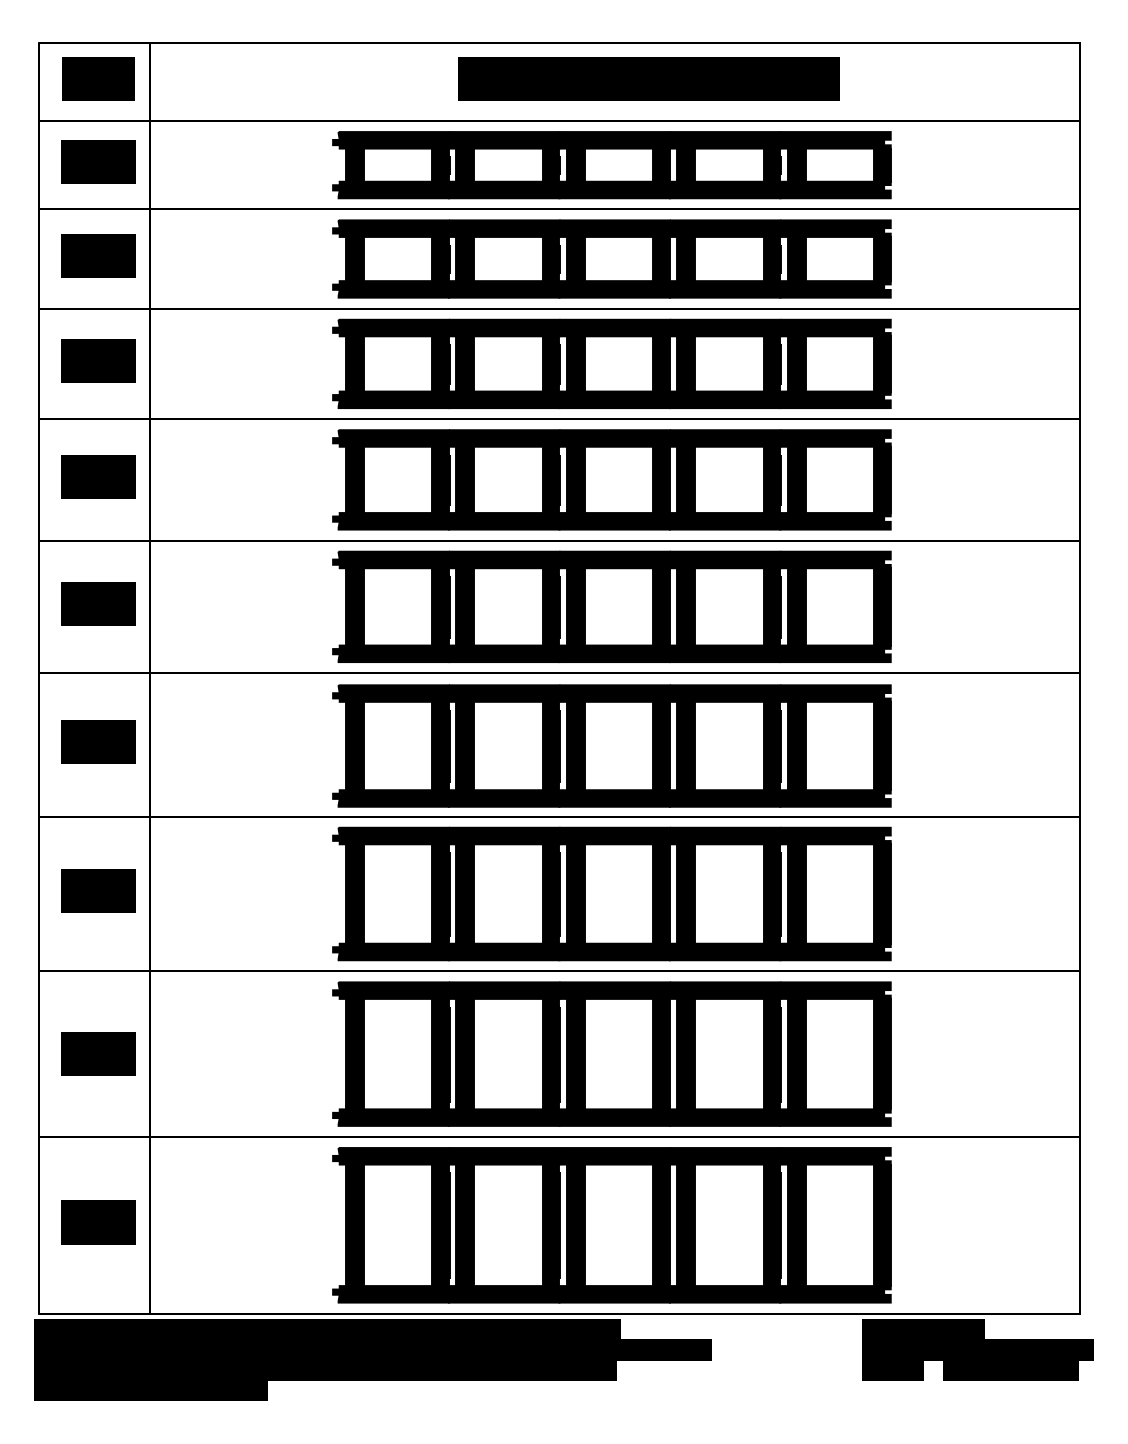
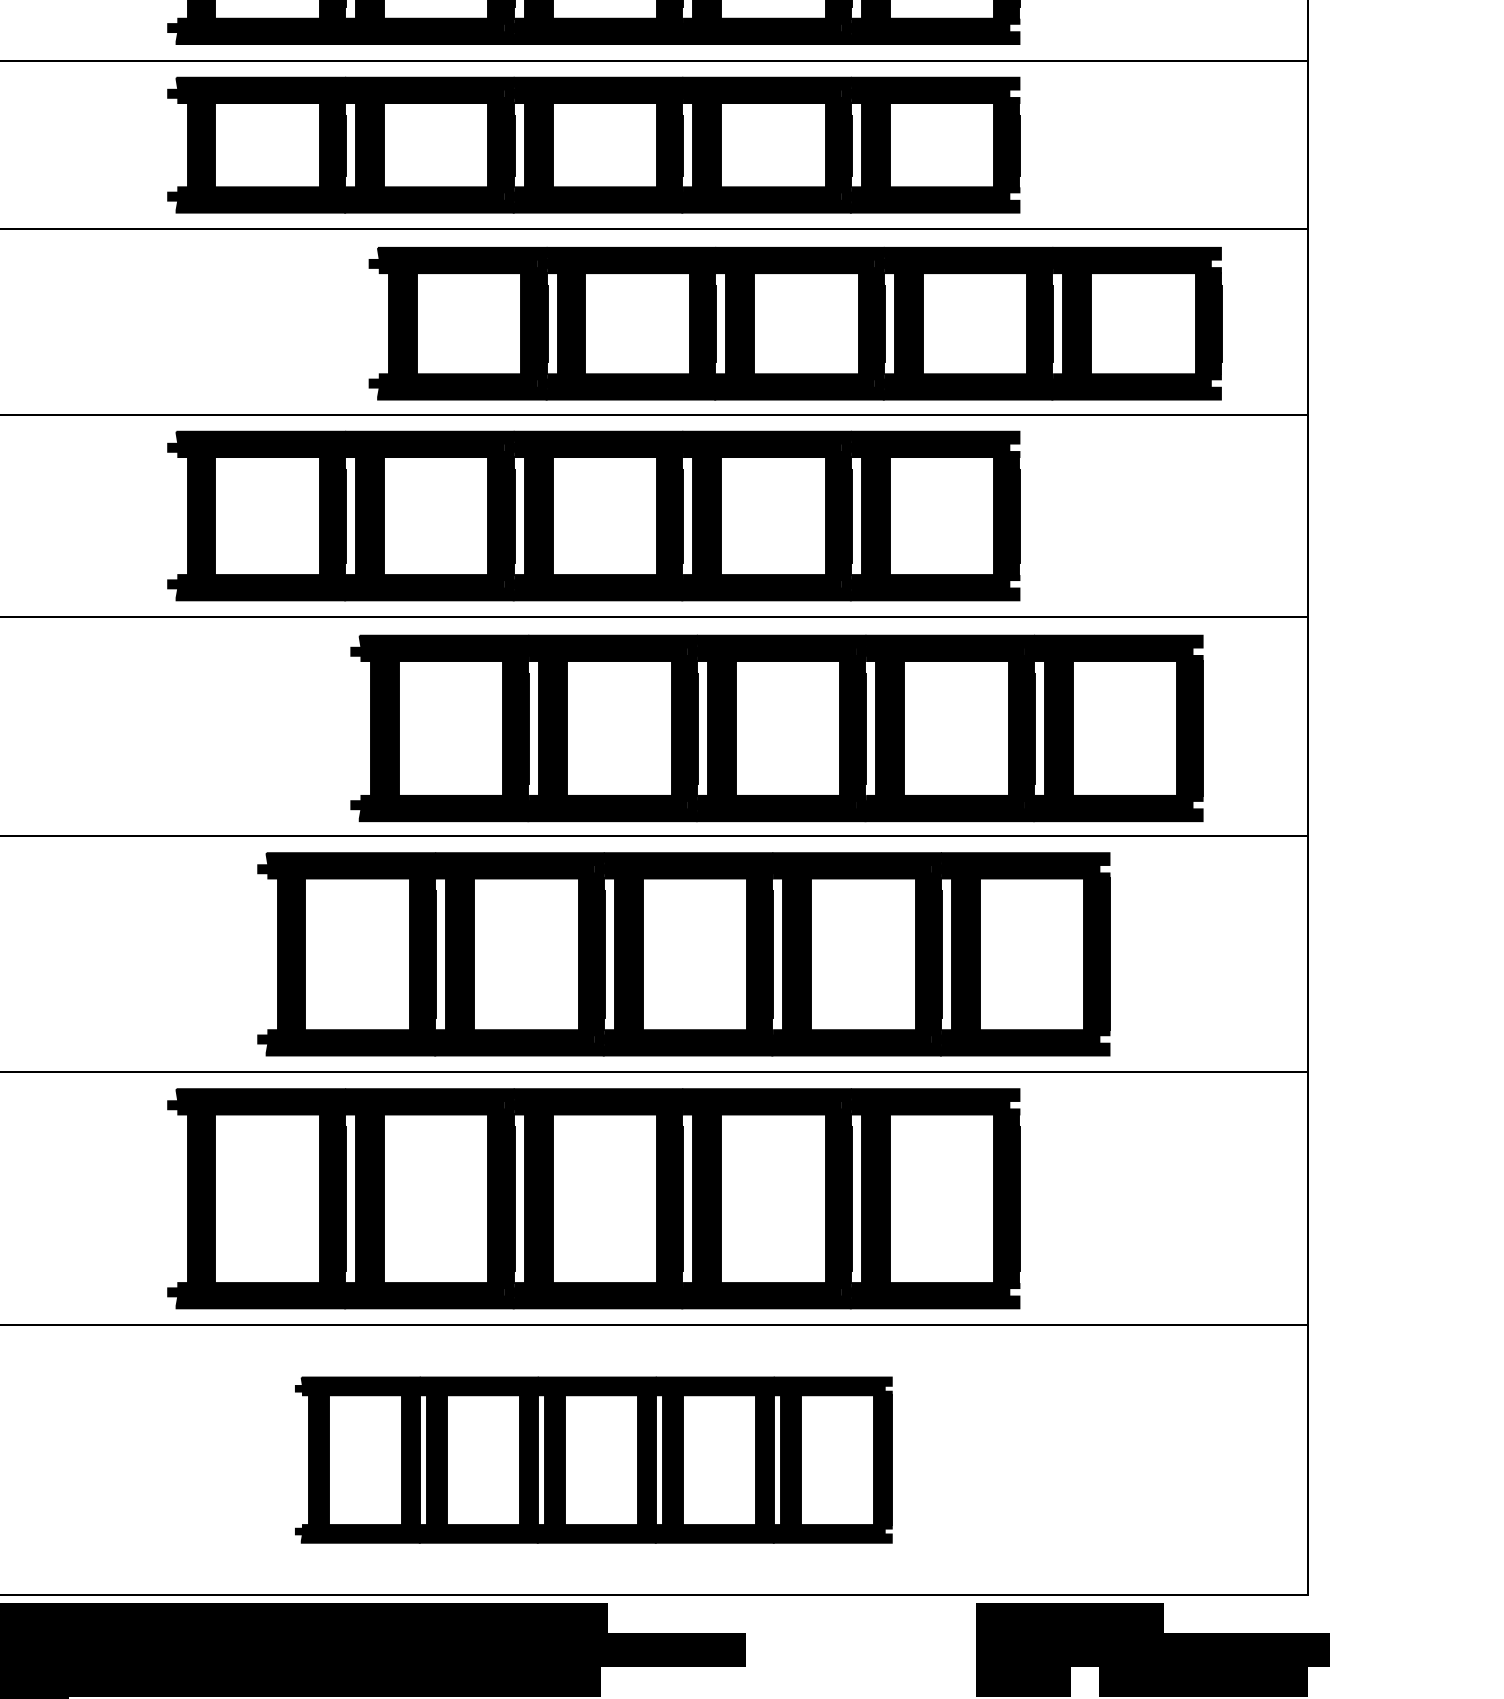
part: (611, 479) -> (794, 323), moved
part: (611, 745) -> (776, 727), moved
part: (611, 893) -> (683, 953), moved
part: (611, 1225) -> (593, 1460), size x0.7

